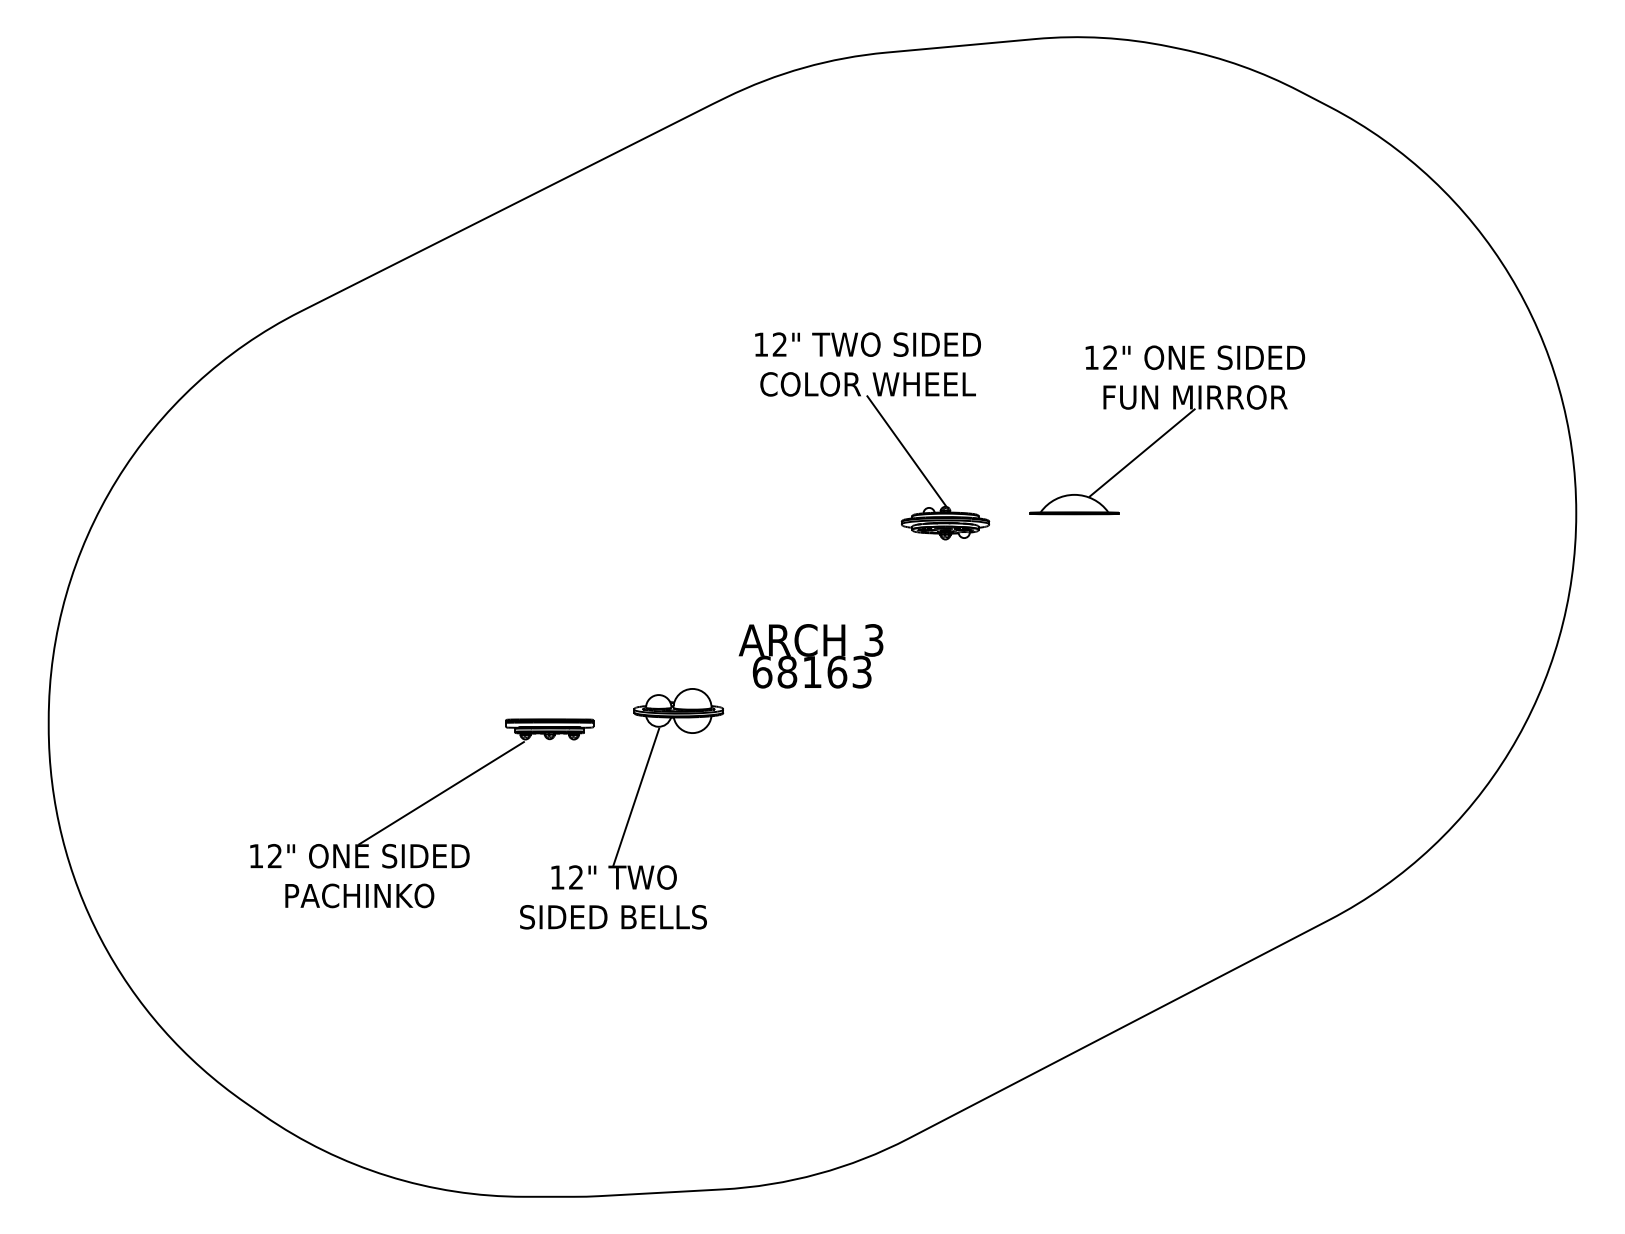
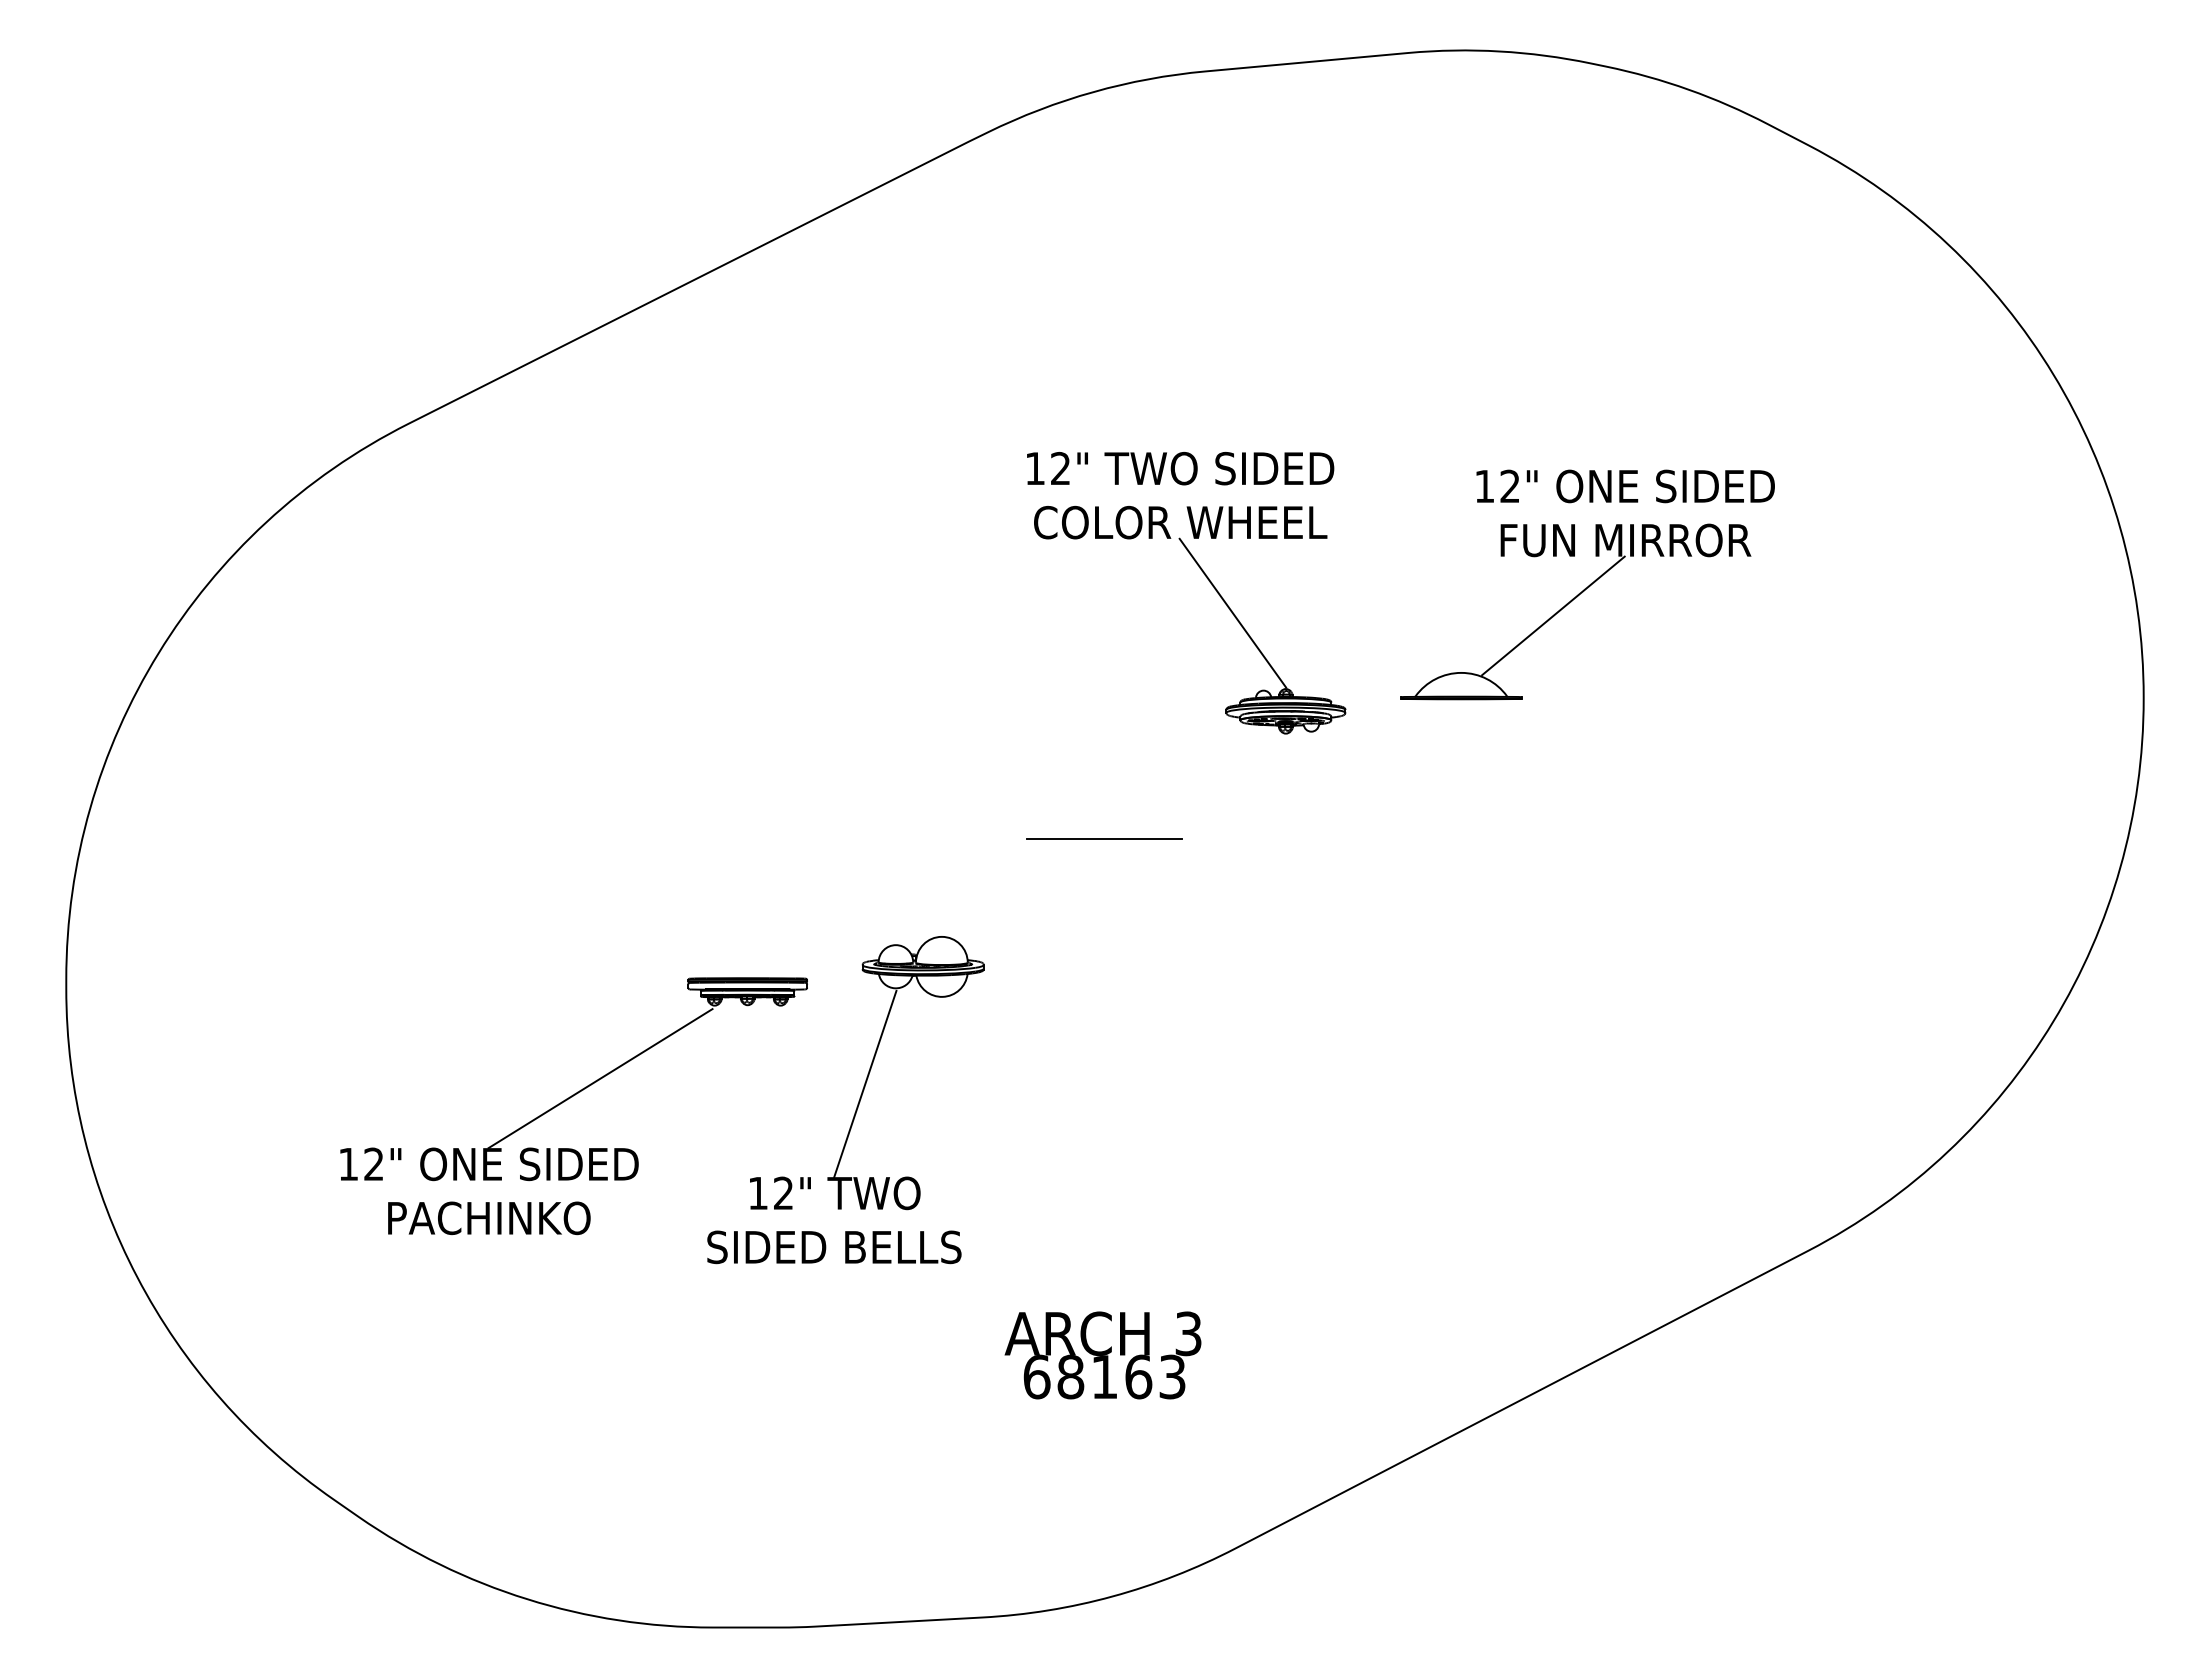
line: (812, 616) -> (1104, 838), added
text: (810, 656) -> (1102, 1355), moved

